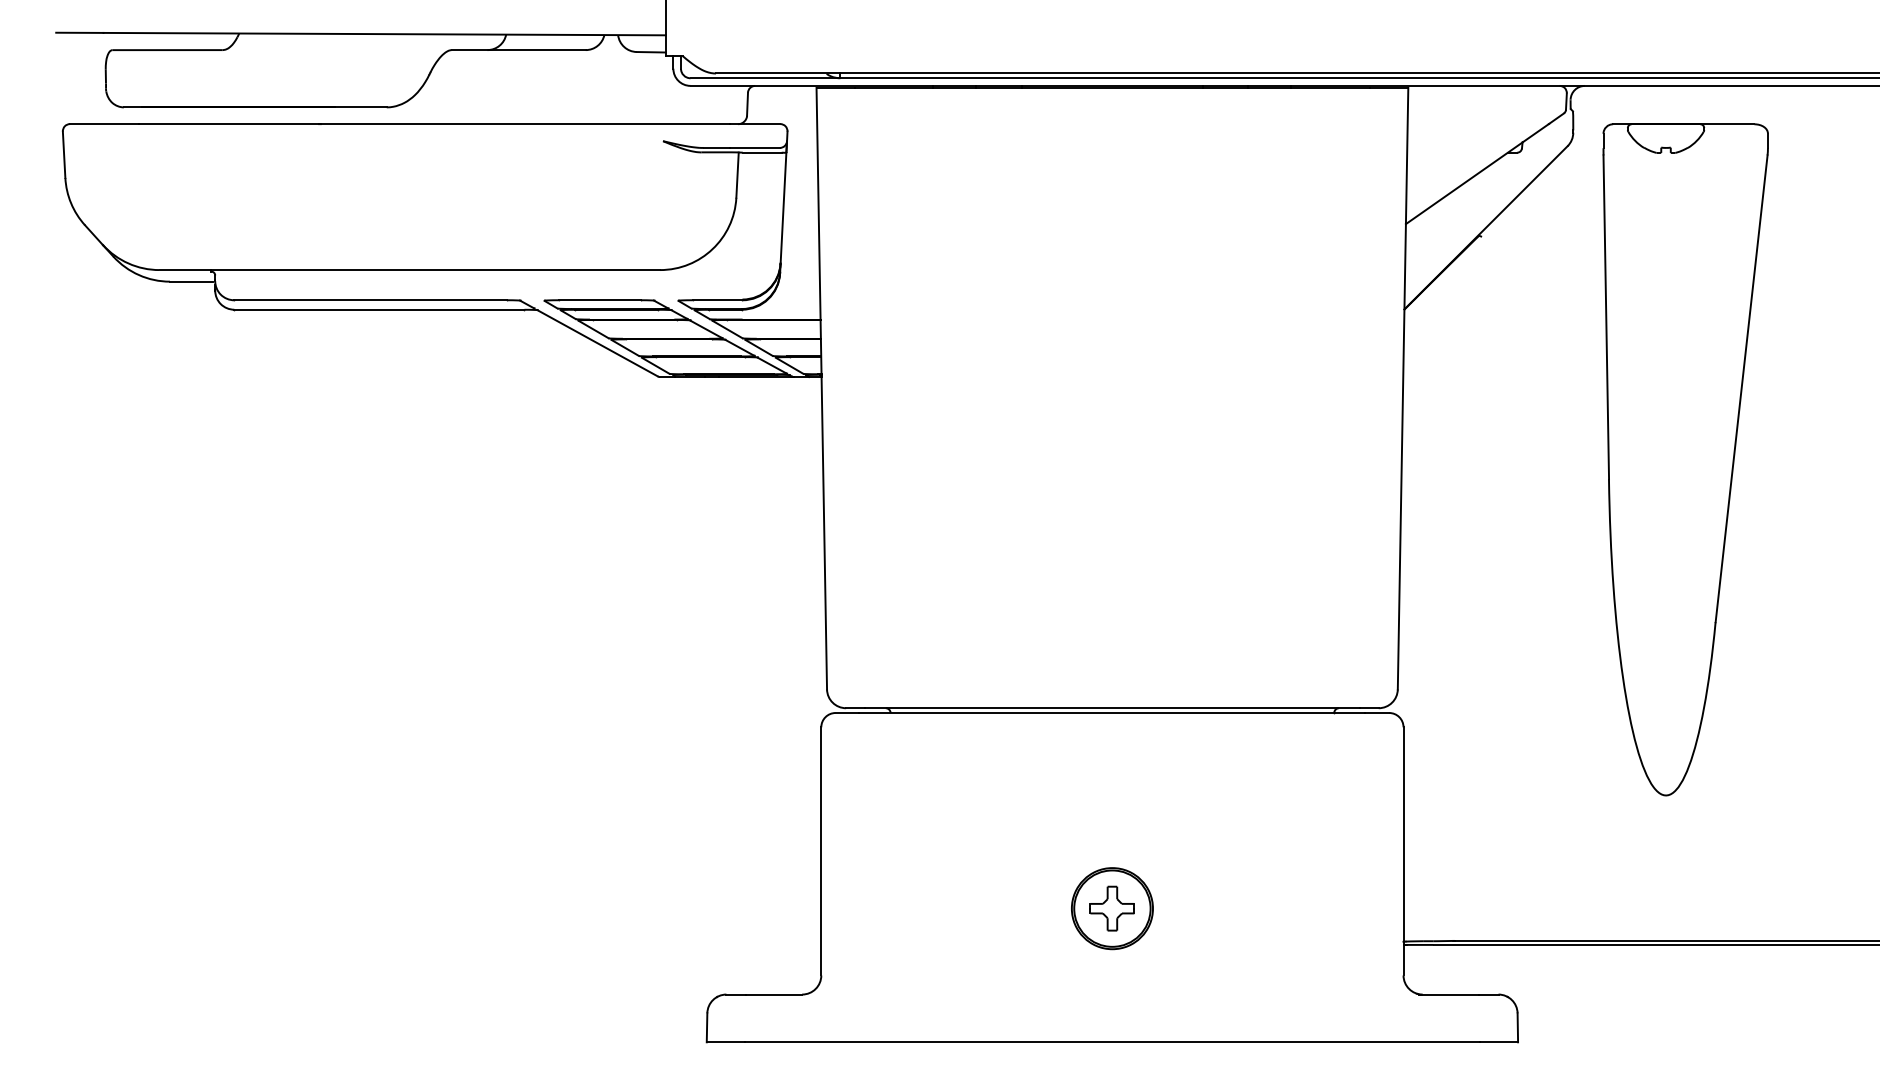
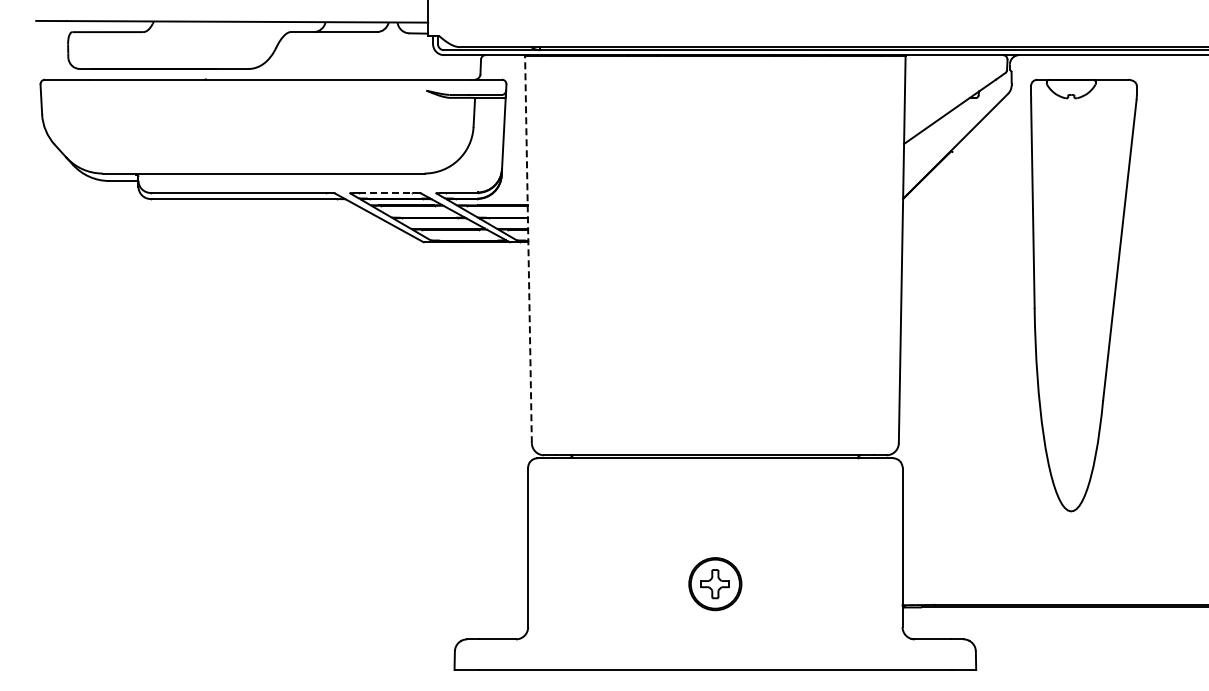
line: (600, 299) -> (386, 192), solid -> dashed
line: (821, 388) -> (528, 249), solid -> dashed

